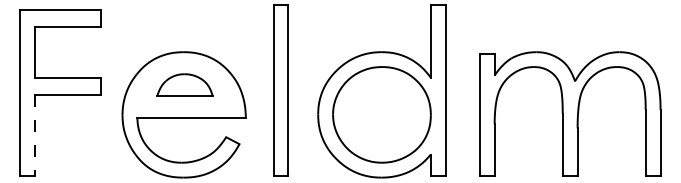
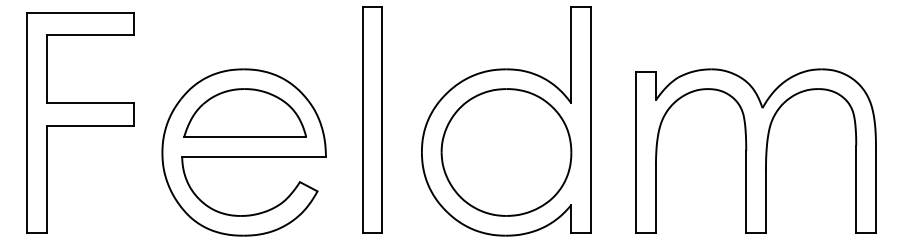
part: (184, 84) -> (244, 112), size x1.67
line: (35, 135) -> (47, 179), dashed -> solid

